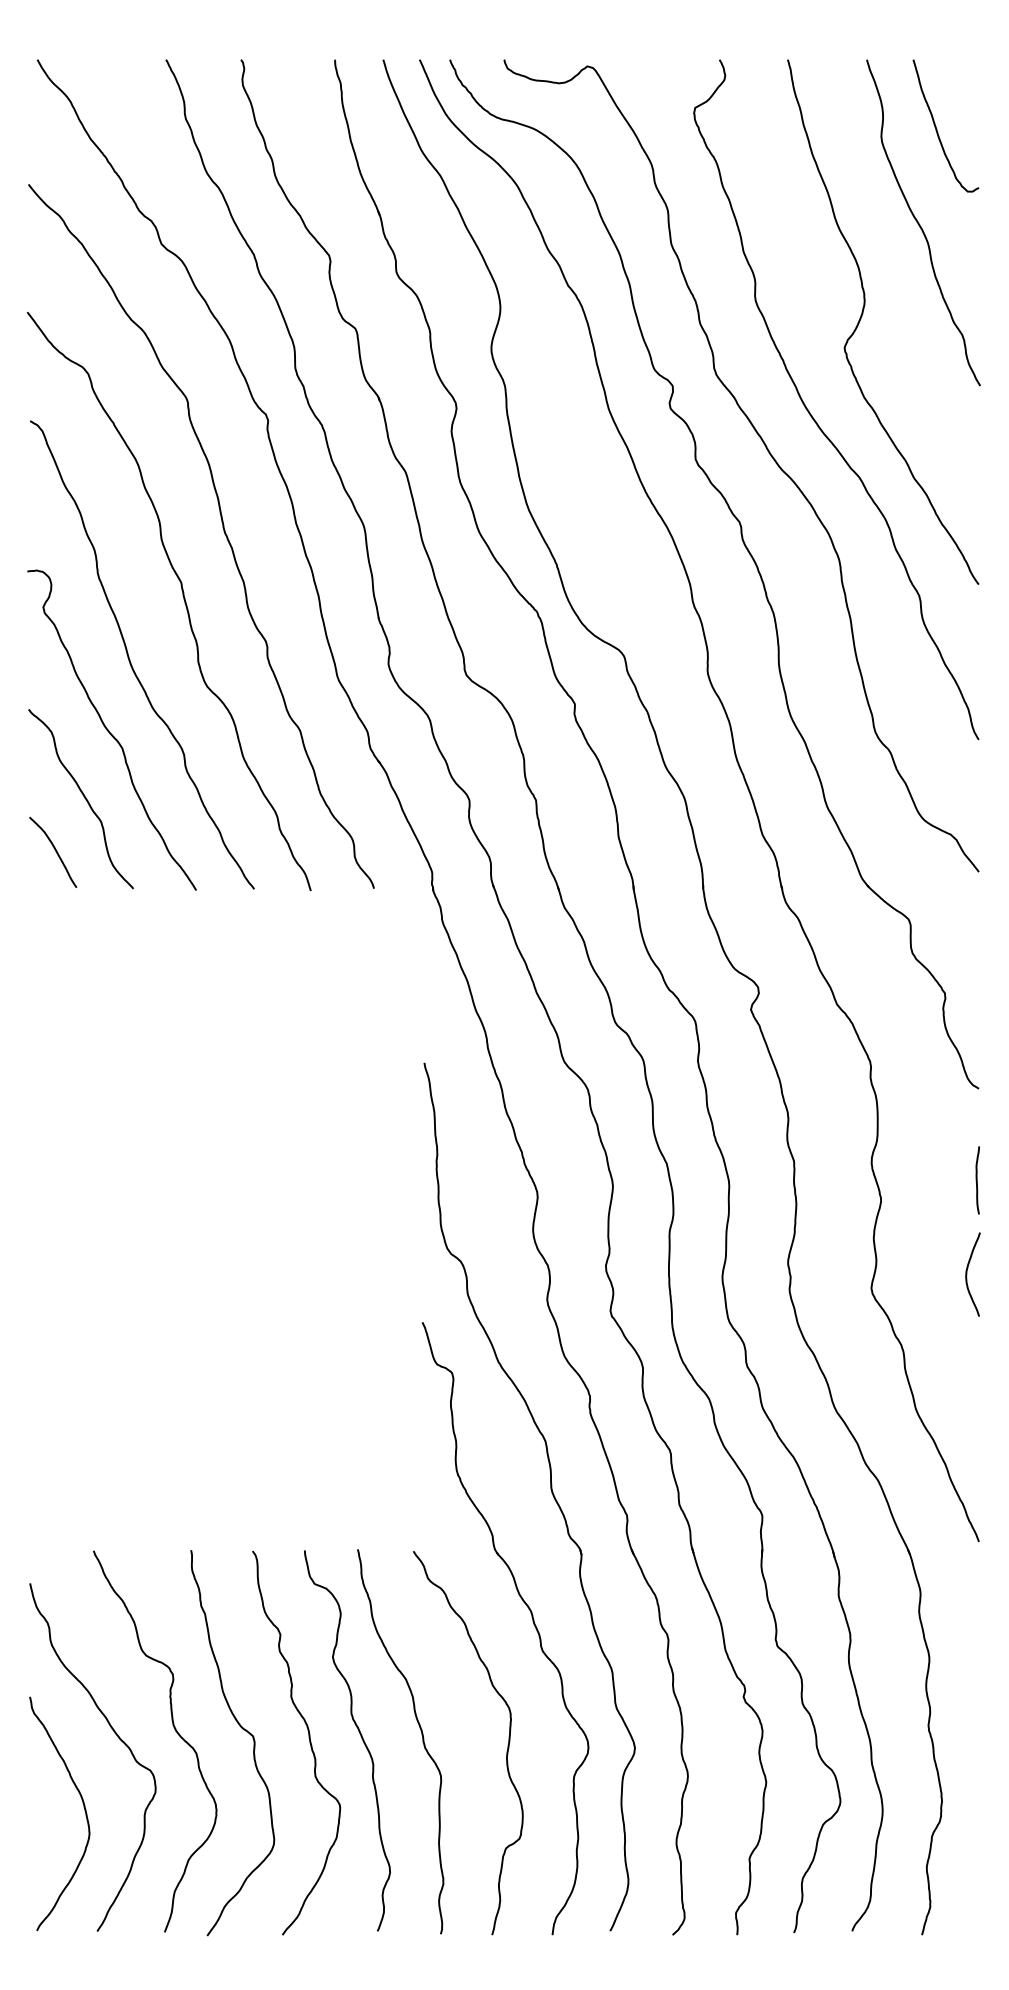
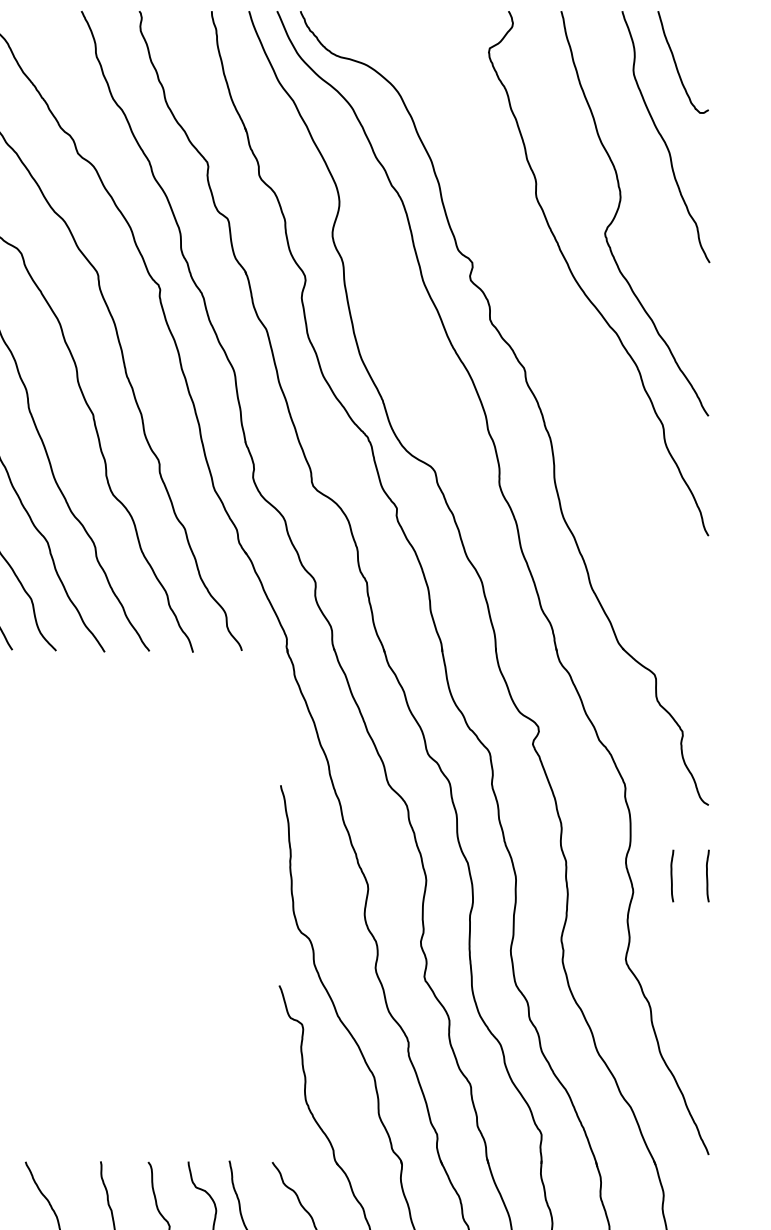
curve: (767, 451) -> (545, 313), removed
curve: (931, 1180) -> (672, 876), added
curve: (967, 1274) -> (699, 948), removed

